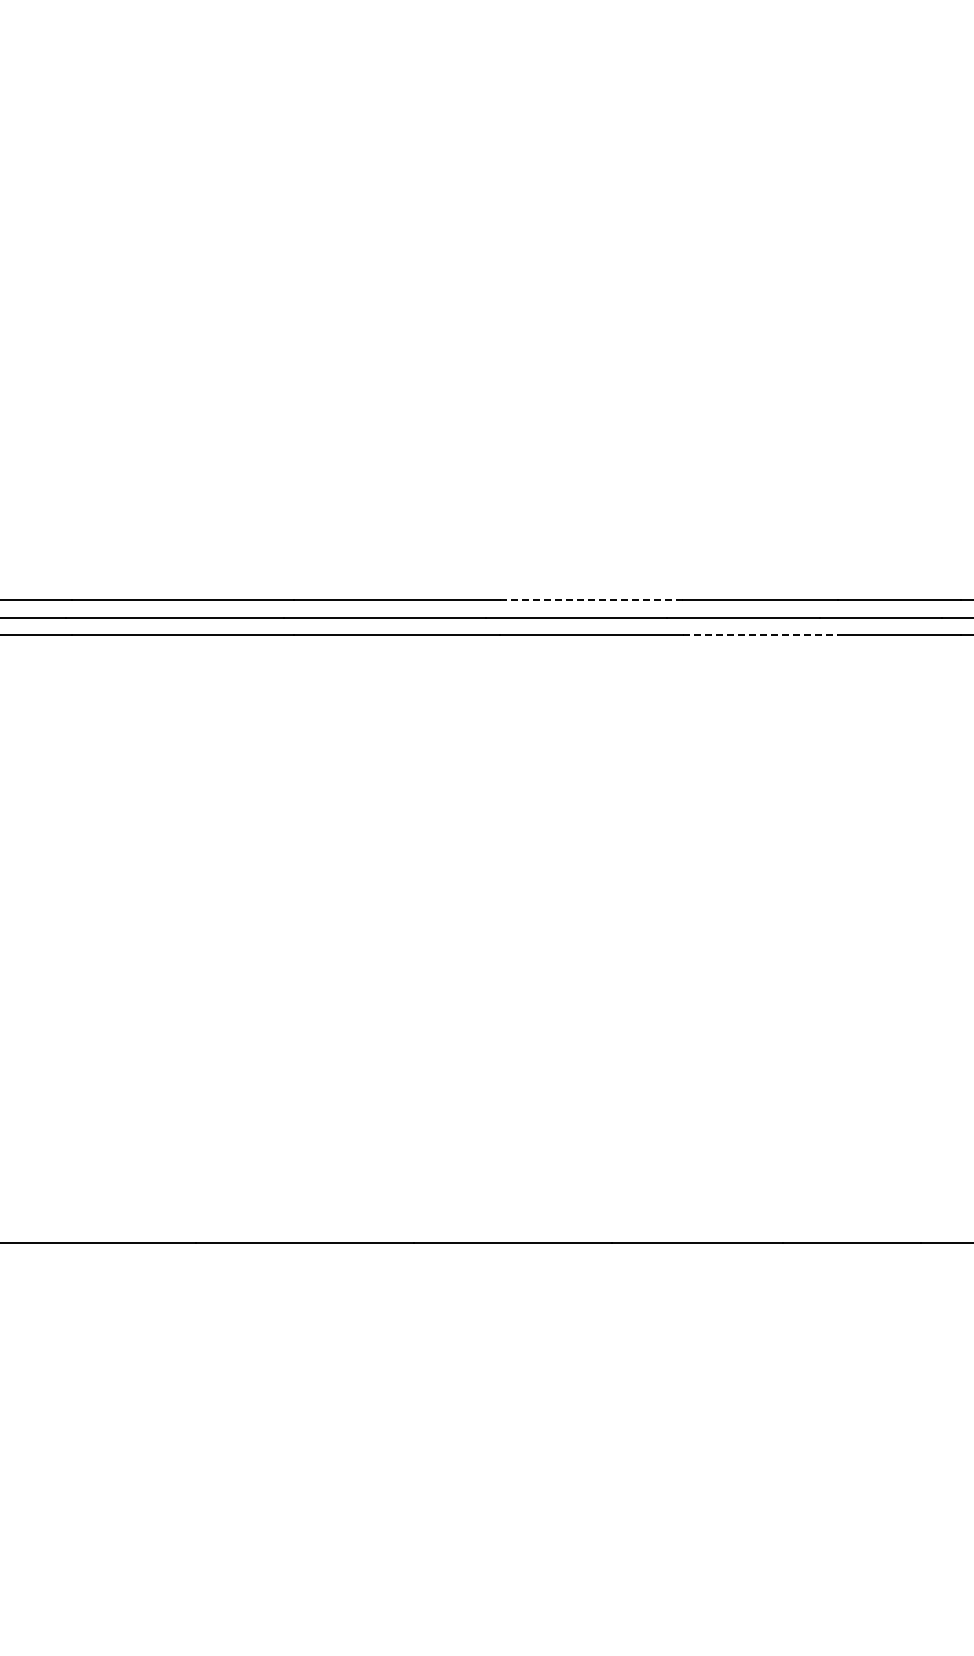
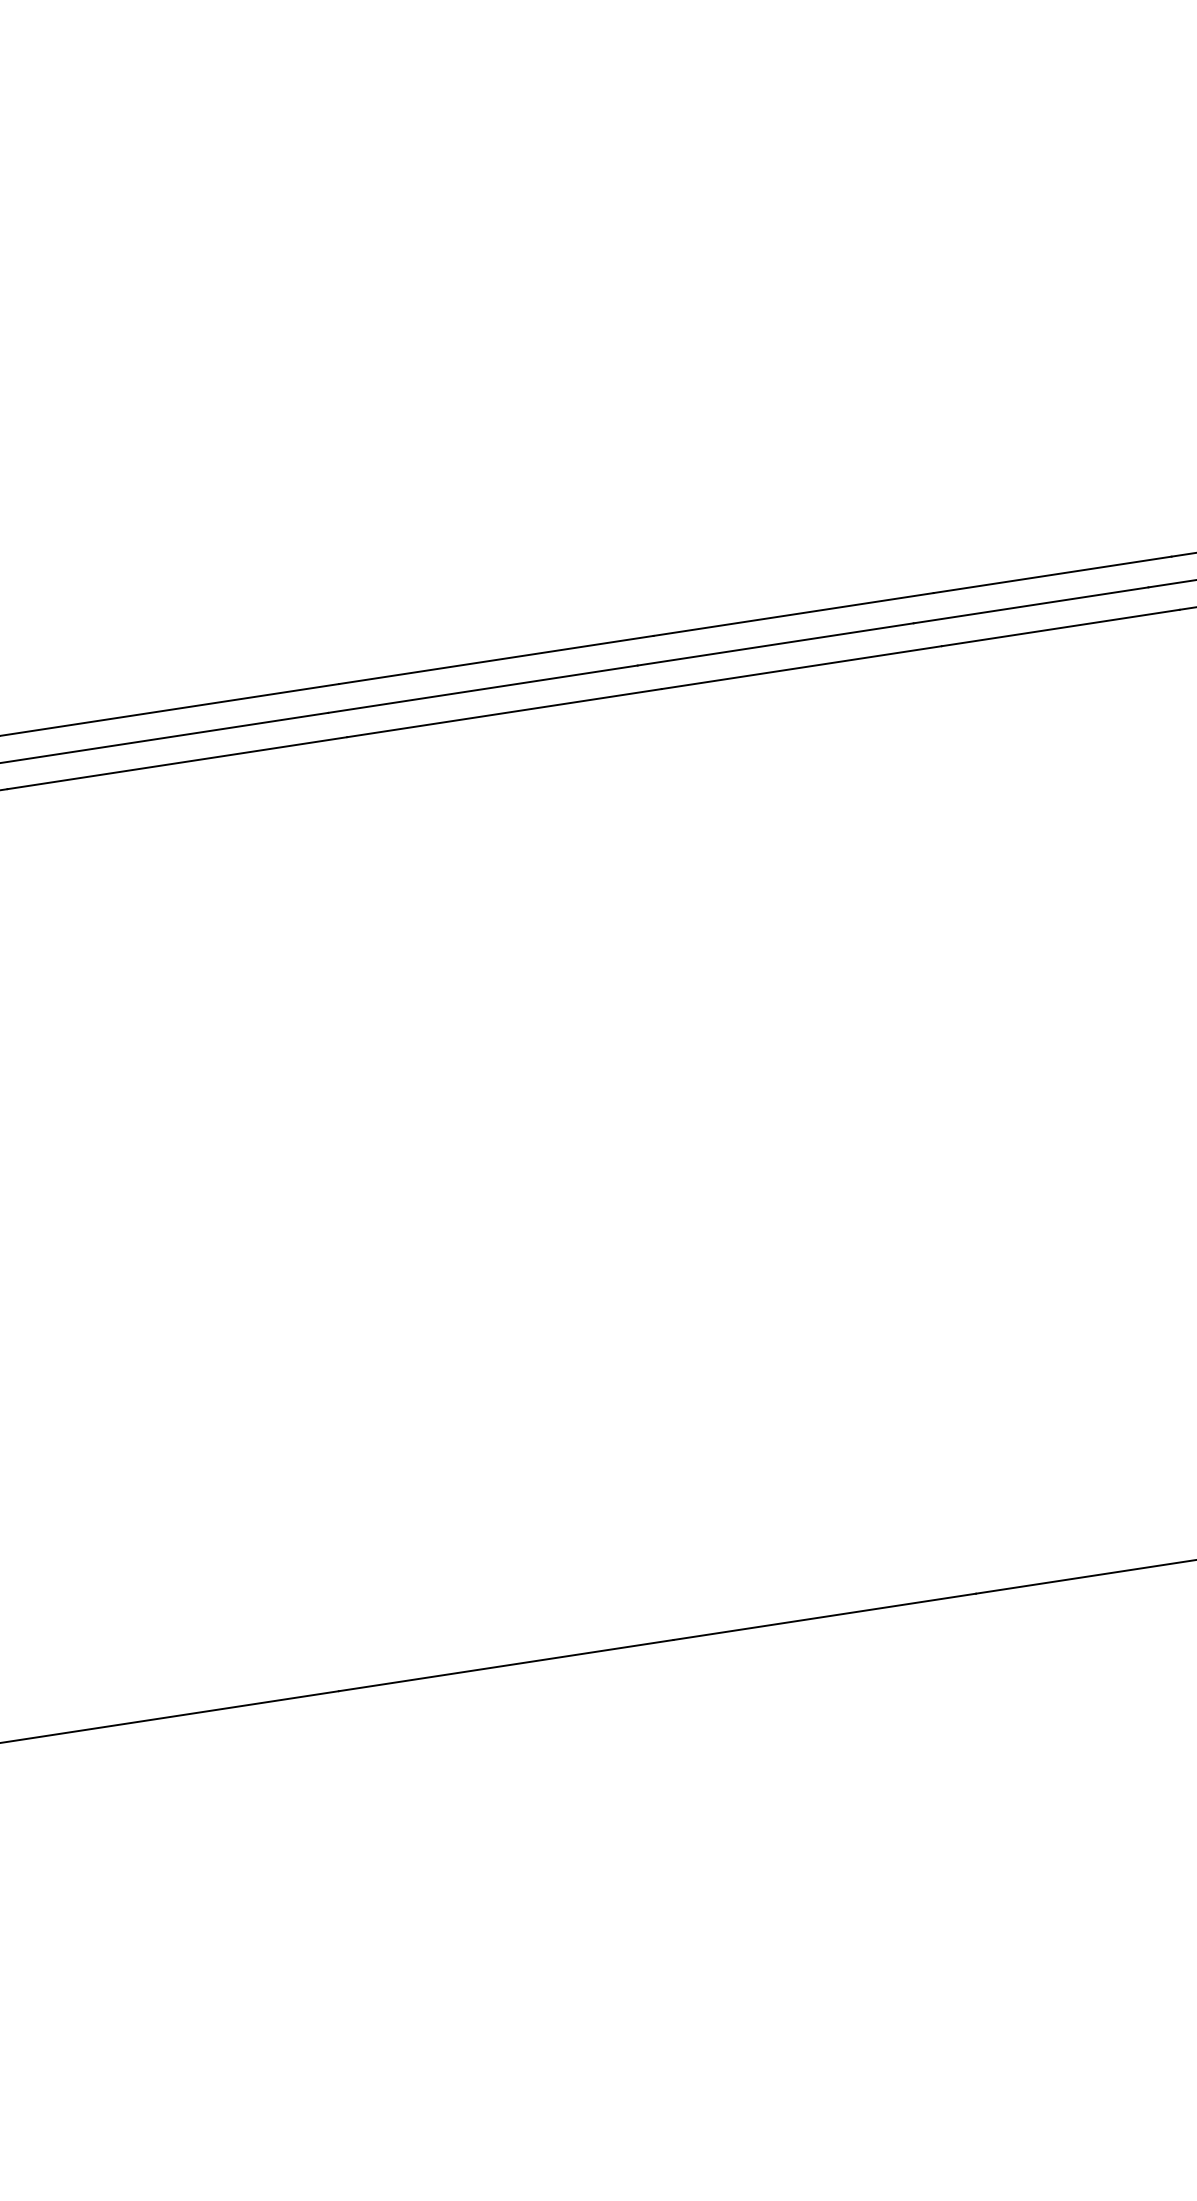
line: (591, 600) -> (794, 614), dashed -> solid
line: (760, 635) -> (1061, 628), dashed -> solid

